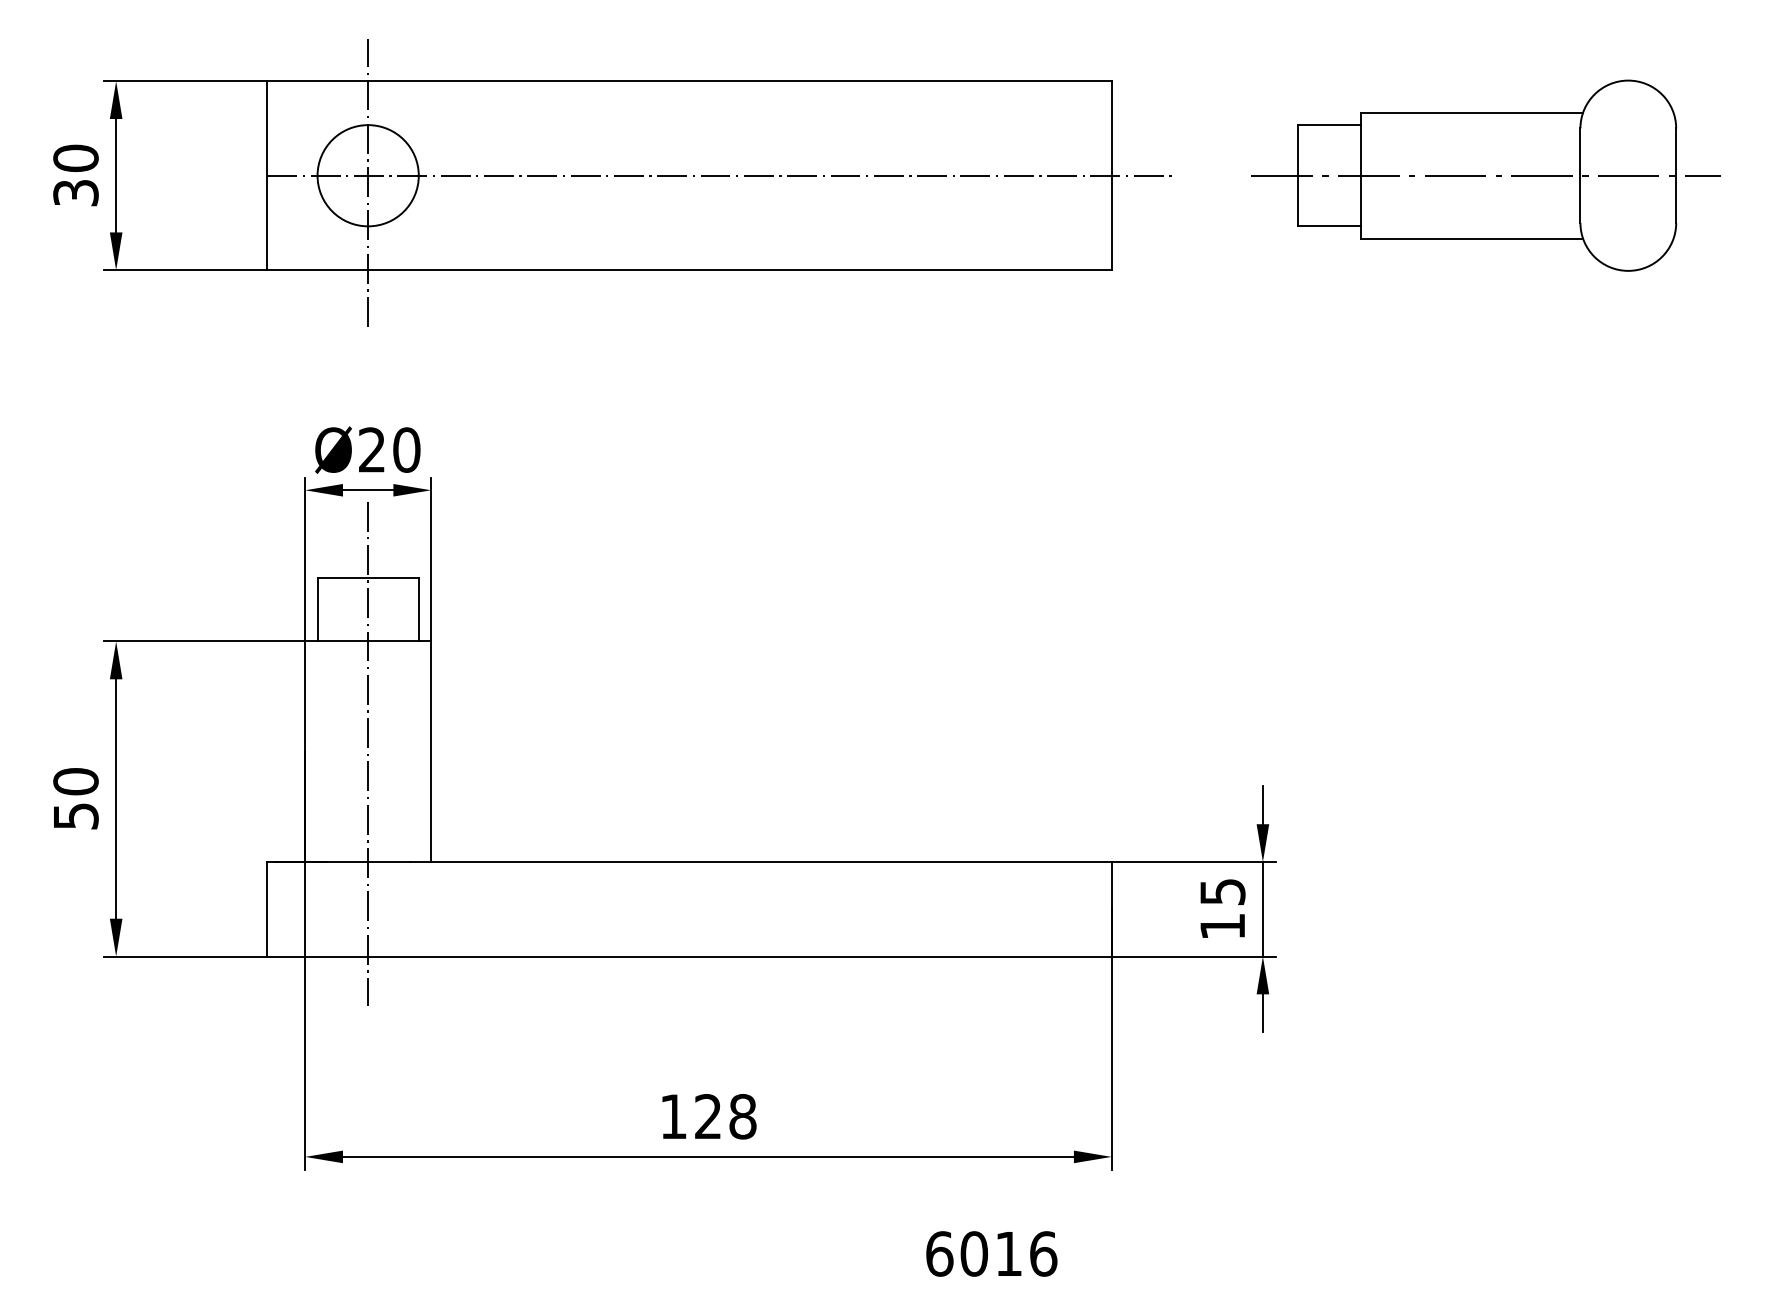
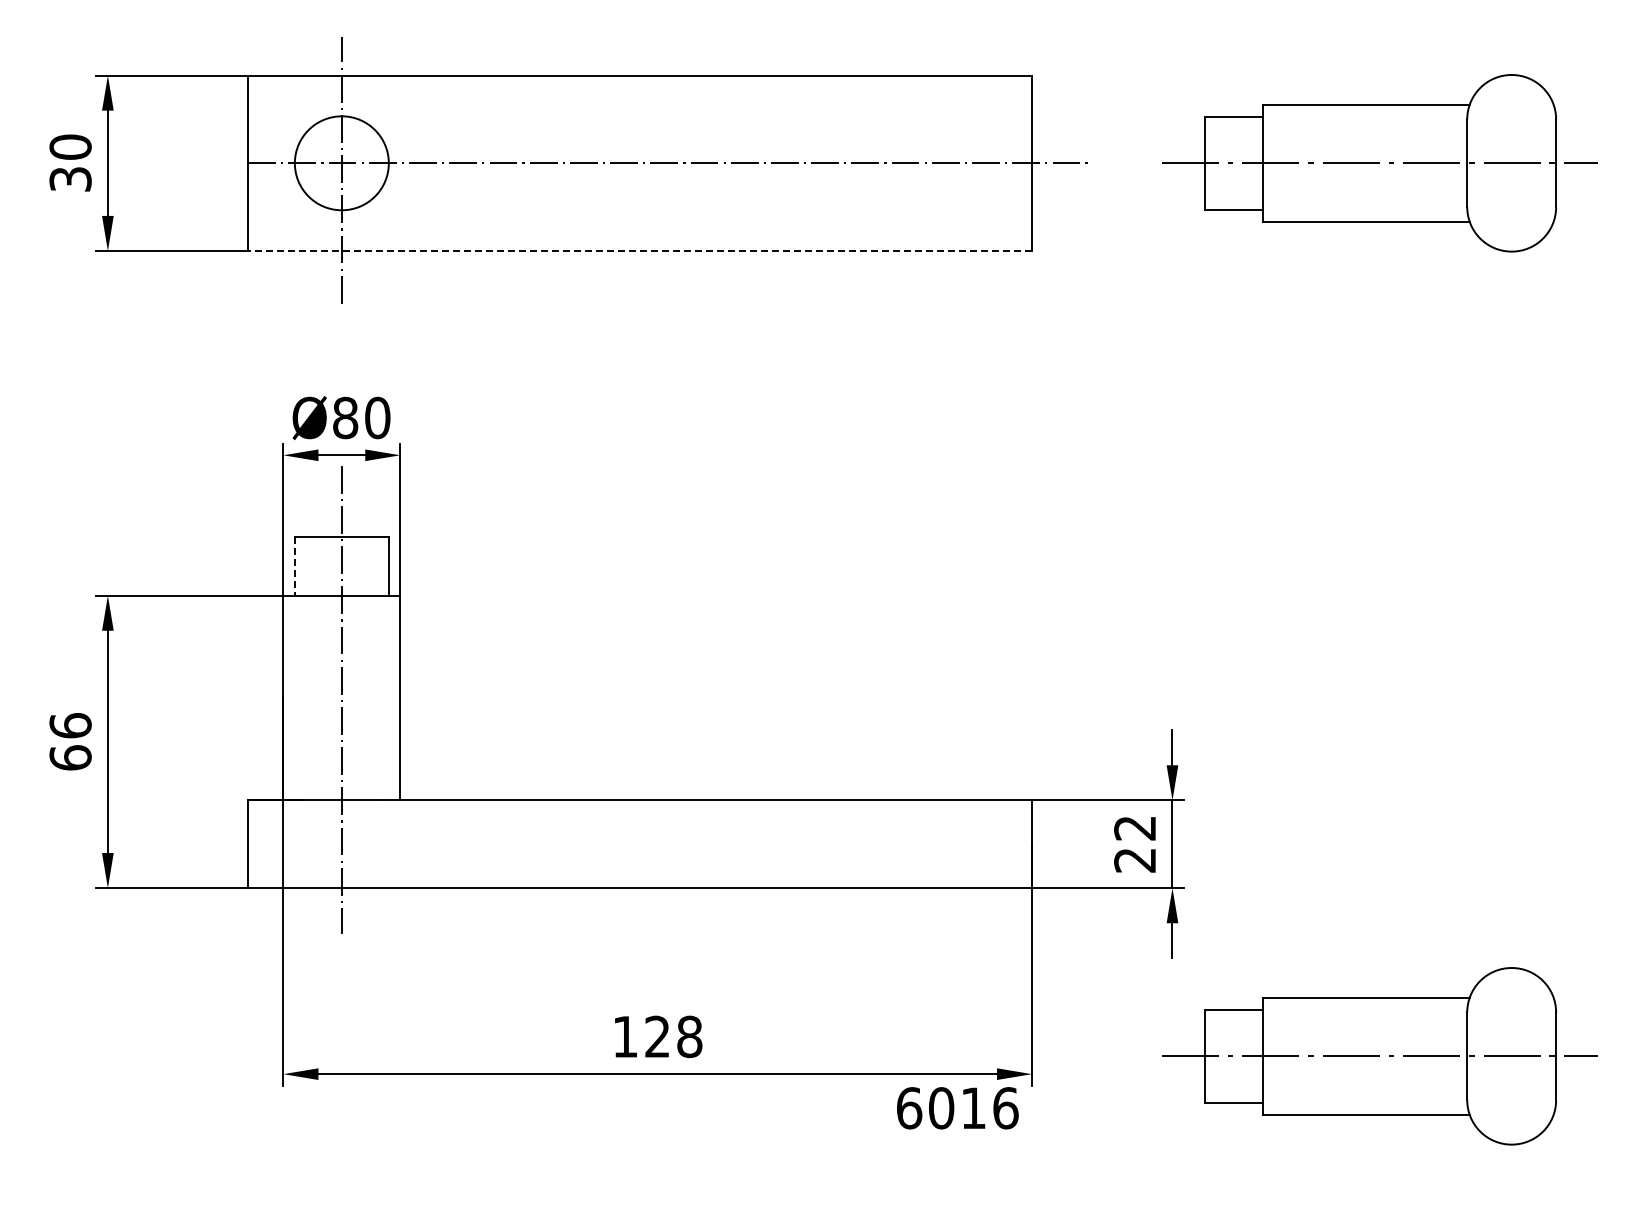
line: (689, 270) -> (640, 251), solid -> dashed
text: (372, 449) -> (345, 417), Ø20 -> Ø80
line: (318, 610) -> (295, 566), solid -> dashed
text: (75, 798) -> (70, 741), 50 -> 66
text: (1223, 909) -> (1135, 844), 15 -> 22
part: (1485, 1137) -> (1379, 1056), added
text: (991, 1254) -> (957, 1108), moved

